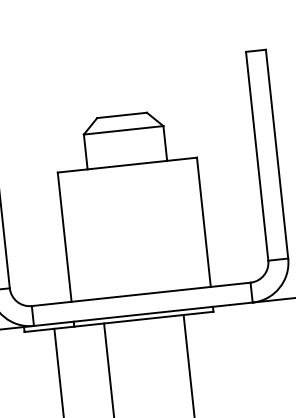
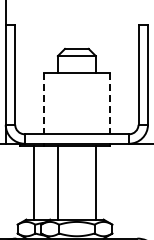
line: (204, 222) -> (110, 103), solid -> dashed
line: (64, 237) -> (43, 103), solid -> dashed

